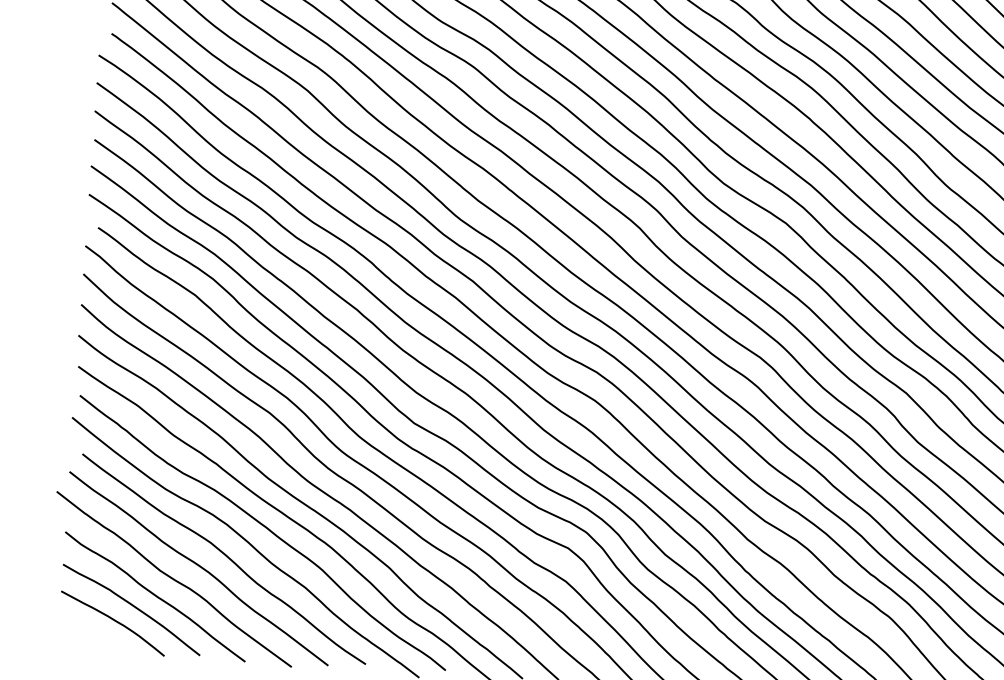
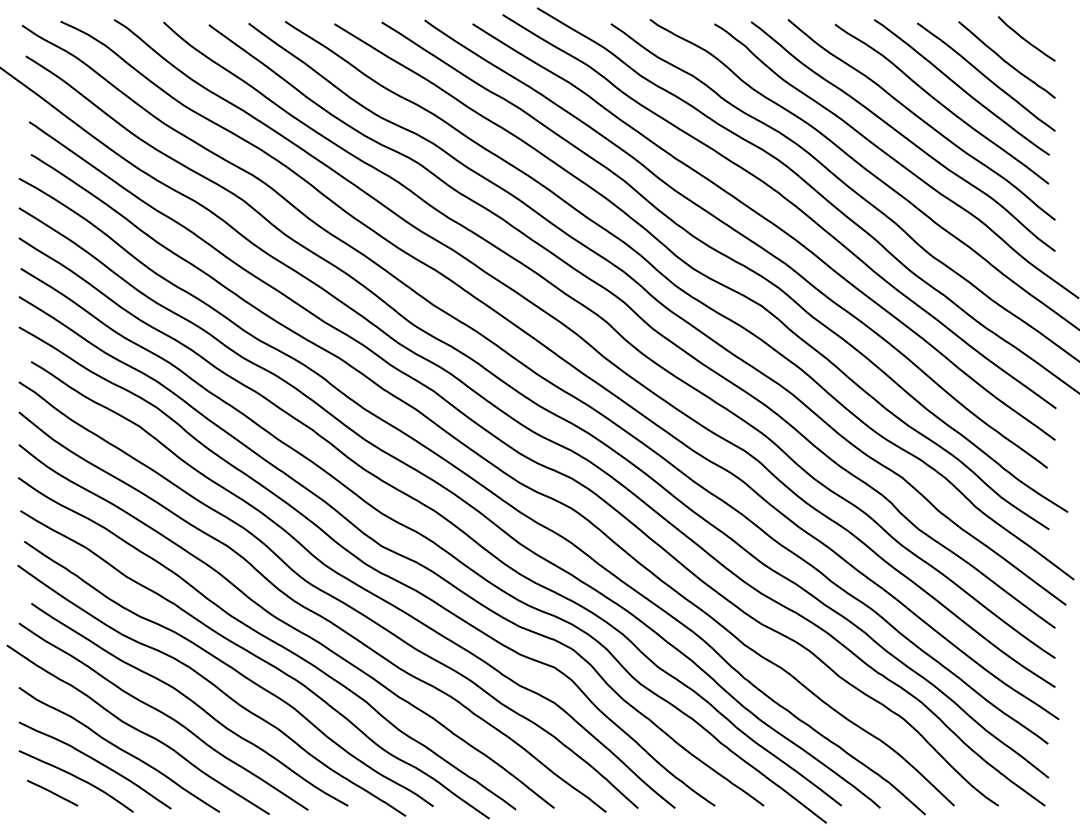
line: (89, 632) -> (52, 792), added

